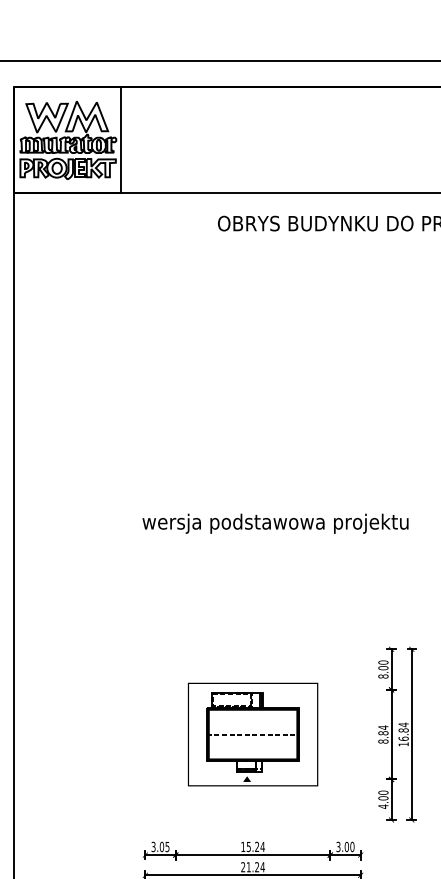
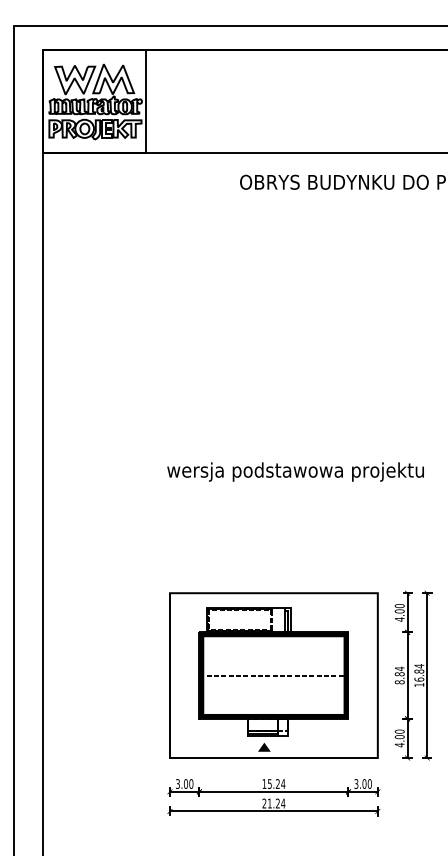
text: (383, 676) -> (399, 619), 8.00 -> 4.00
part: (252, 734) -> (273, 675), size x1.67
text: (167, 846) -> (191, 783), 3.05 -> 3.00

